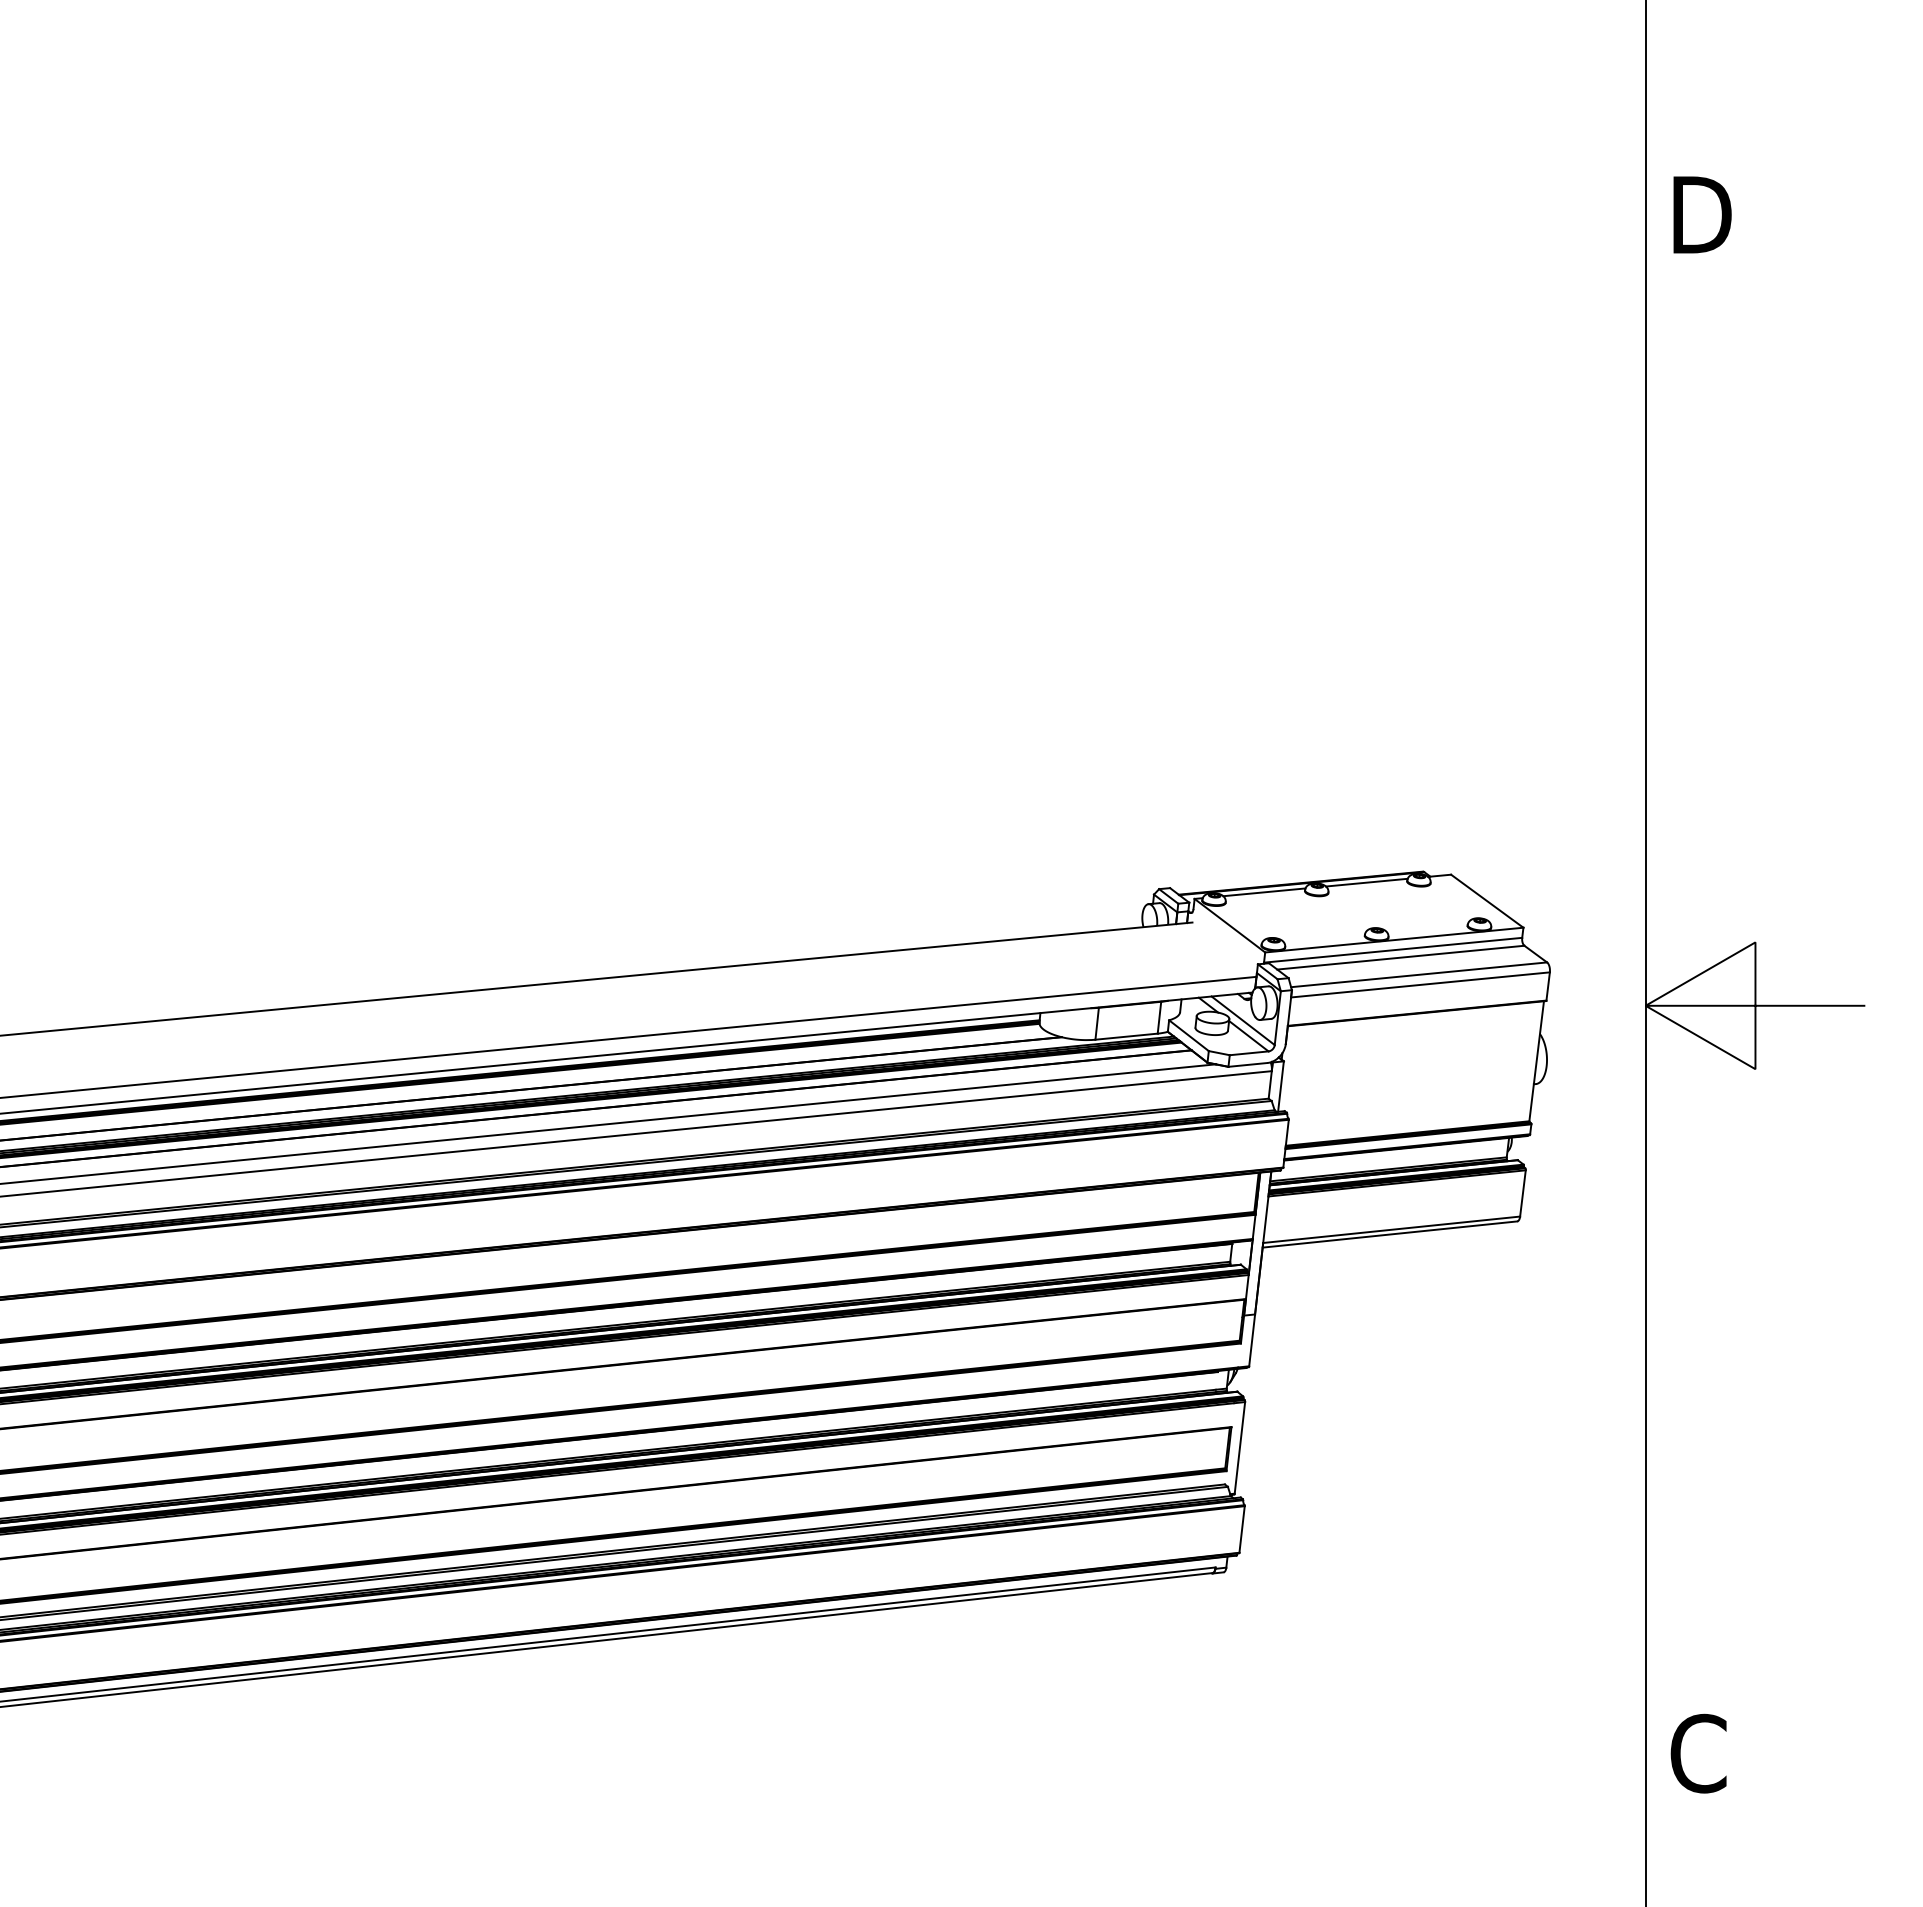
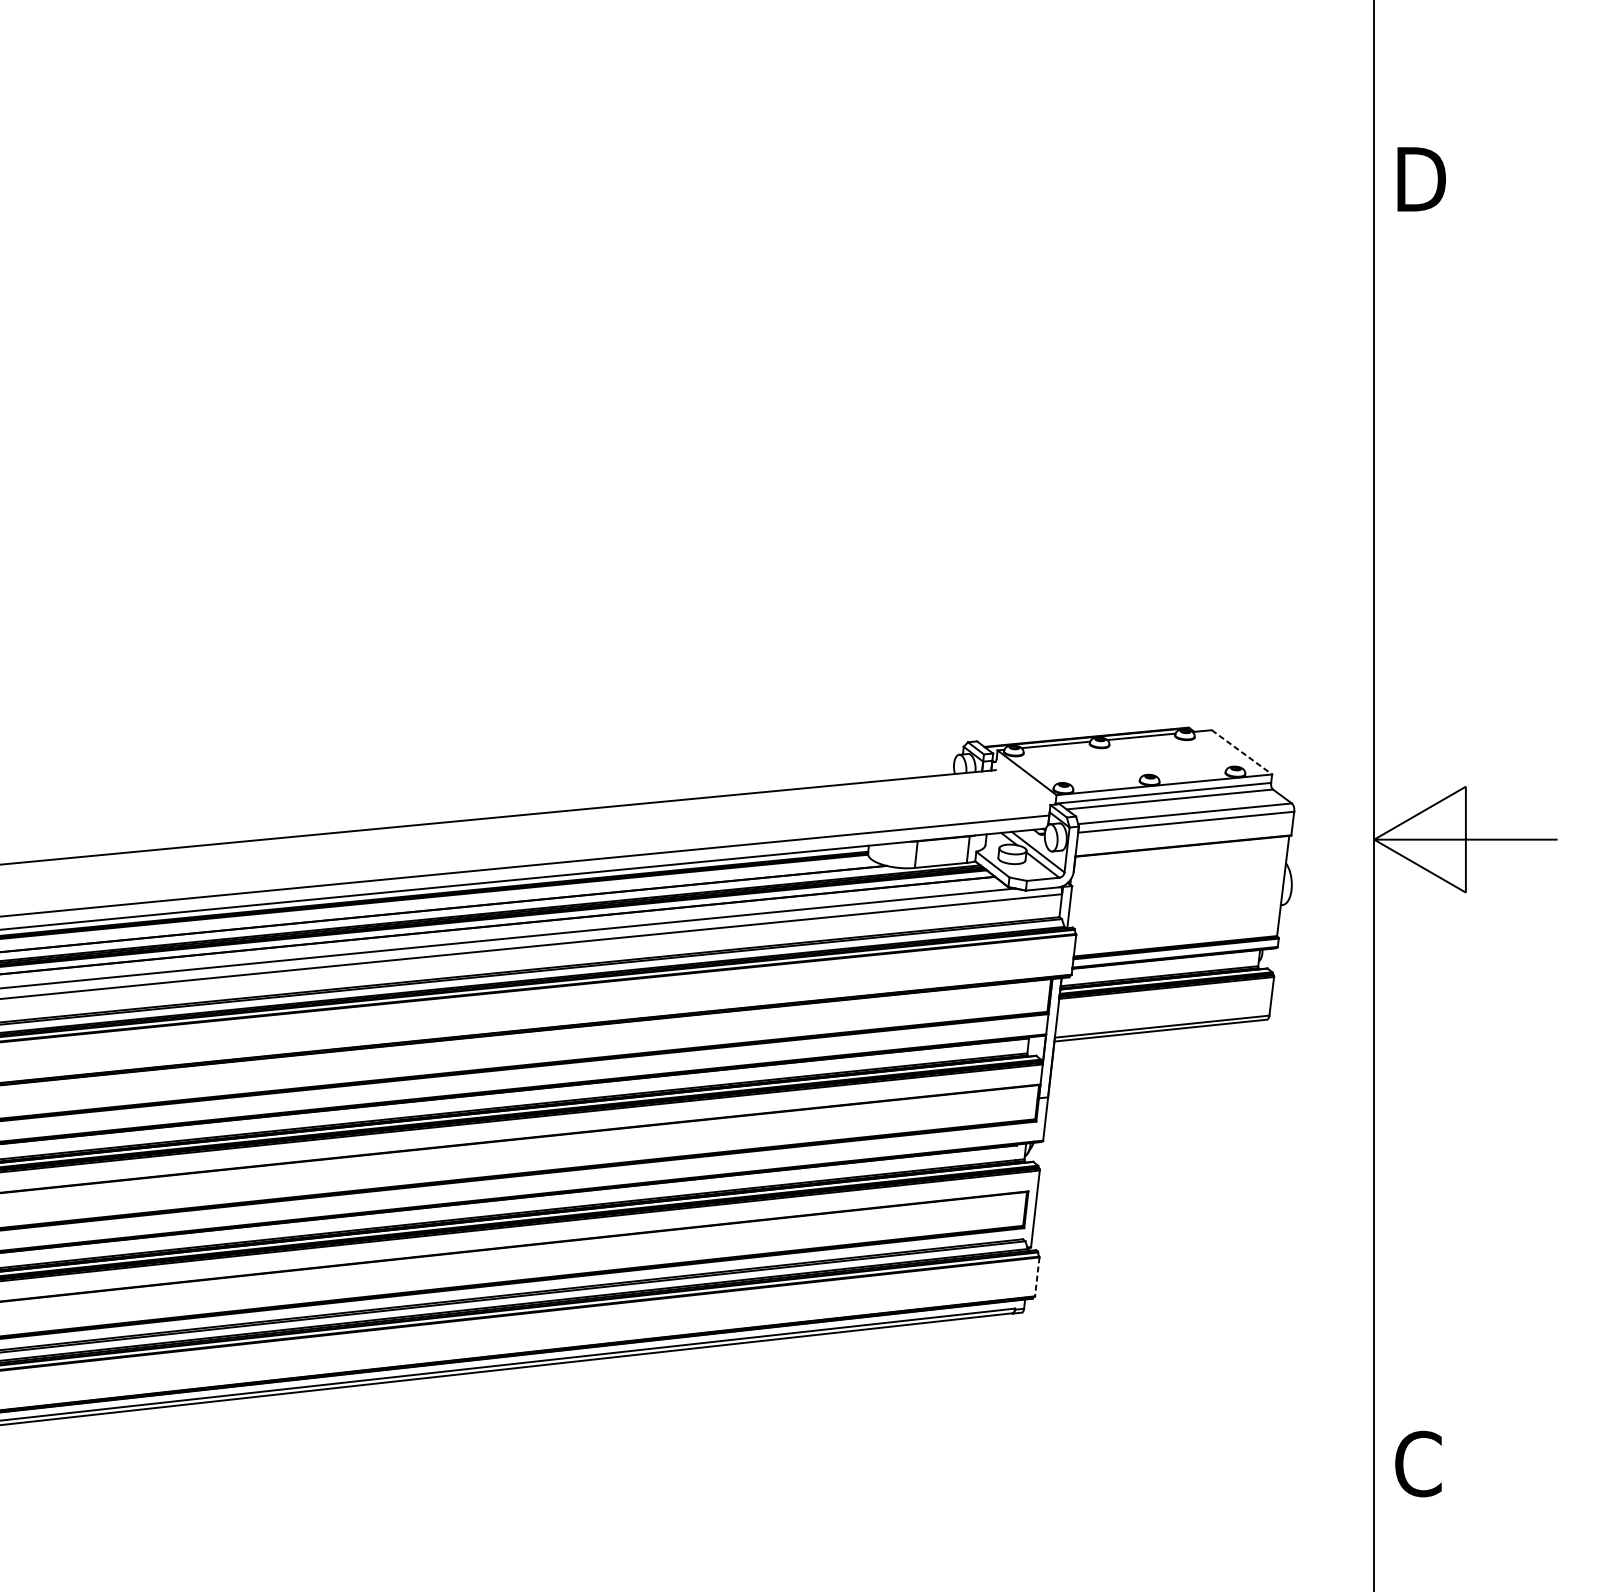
line: (1487, 901) -> (1242, 752), solid -> dashed
line: (1242, 1529) -> (1037, 1276), solid -> dashed

